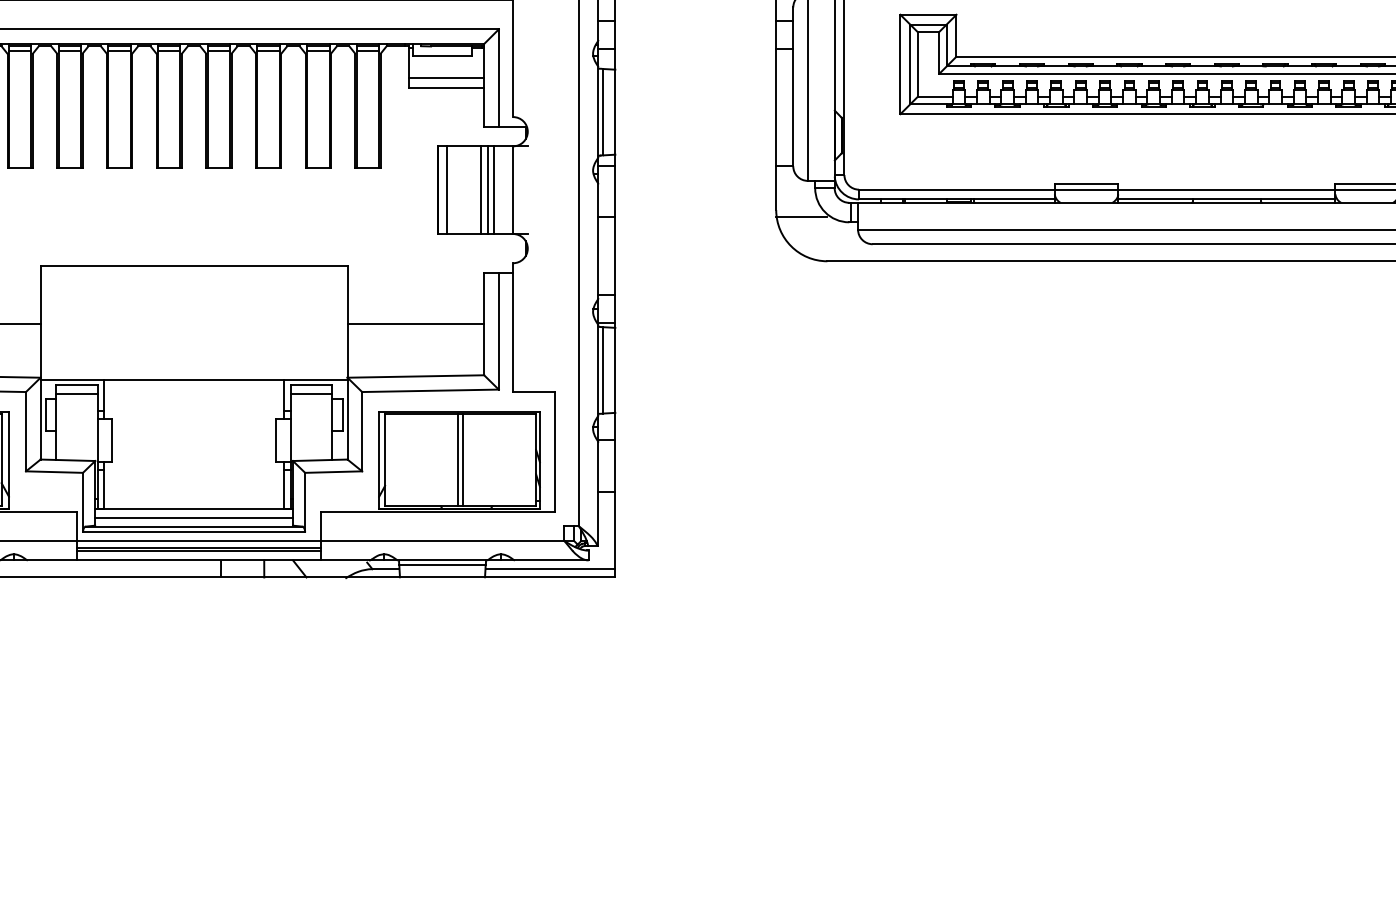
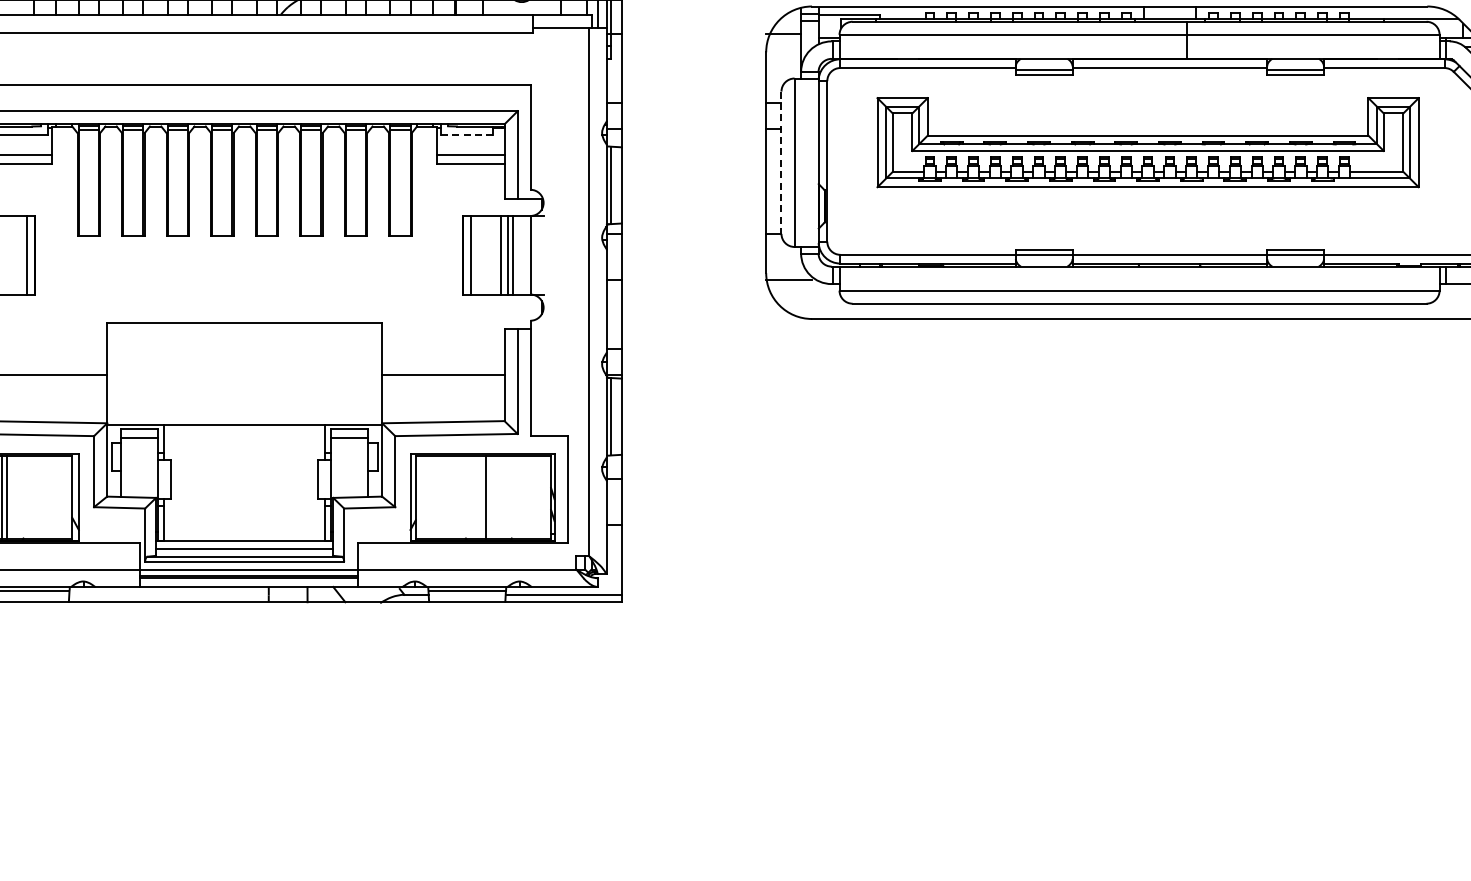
line: (441, 56) -> (466, 135), solid -> dashed
line: (793, 87) -> (781, 163), solid -> dashed
line: (458, 459) -> (481, 496), removed

